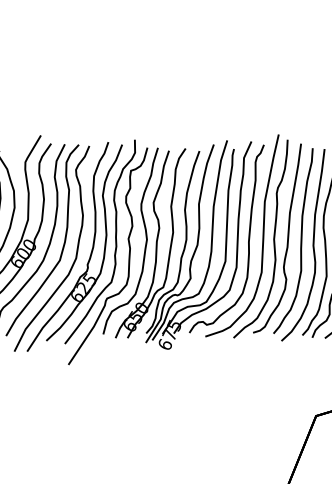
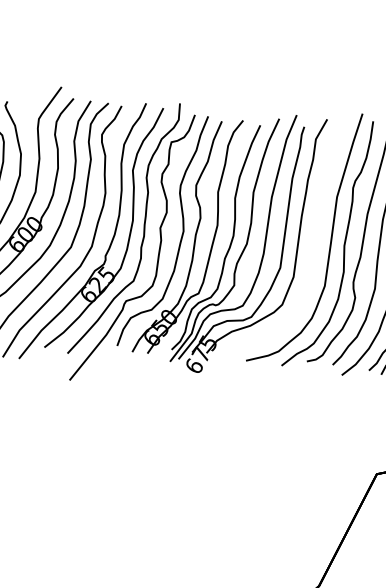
part: (248, 238) -> (312, 241), removed

